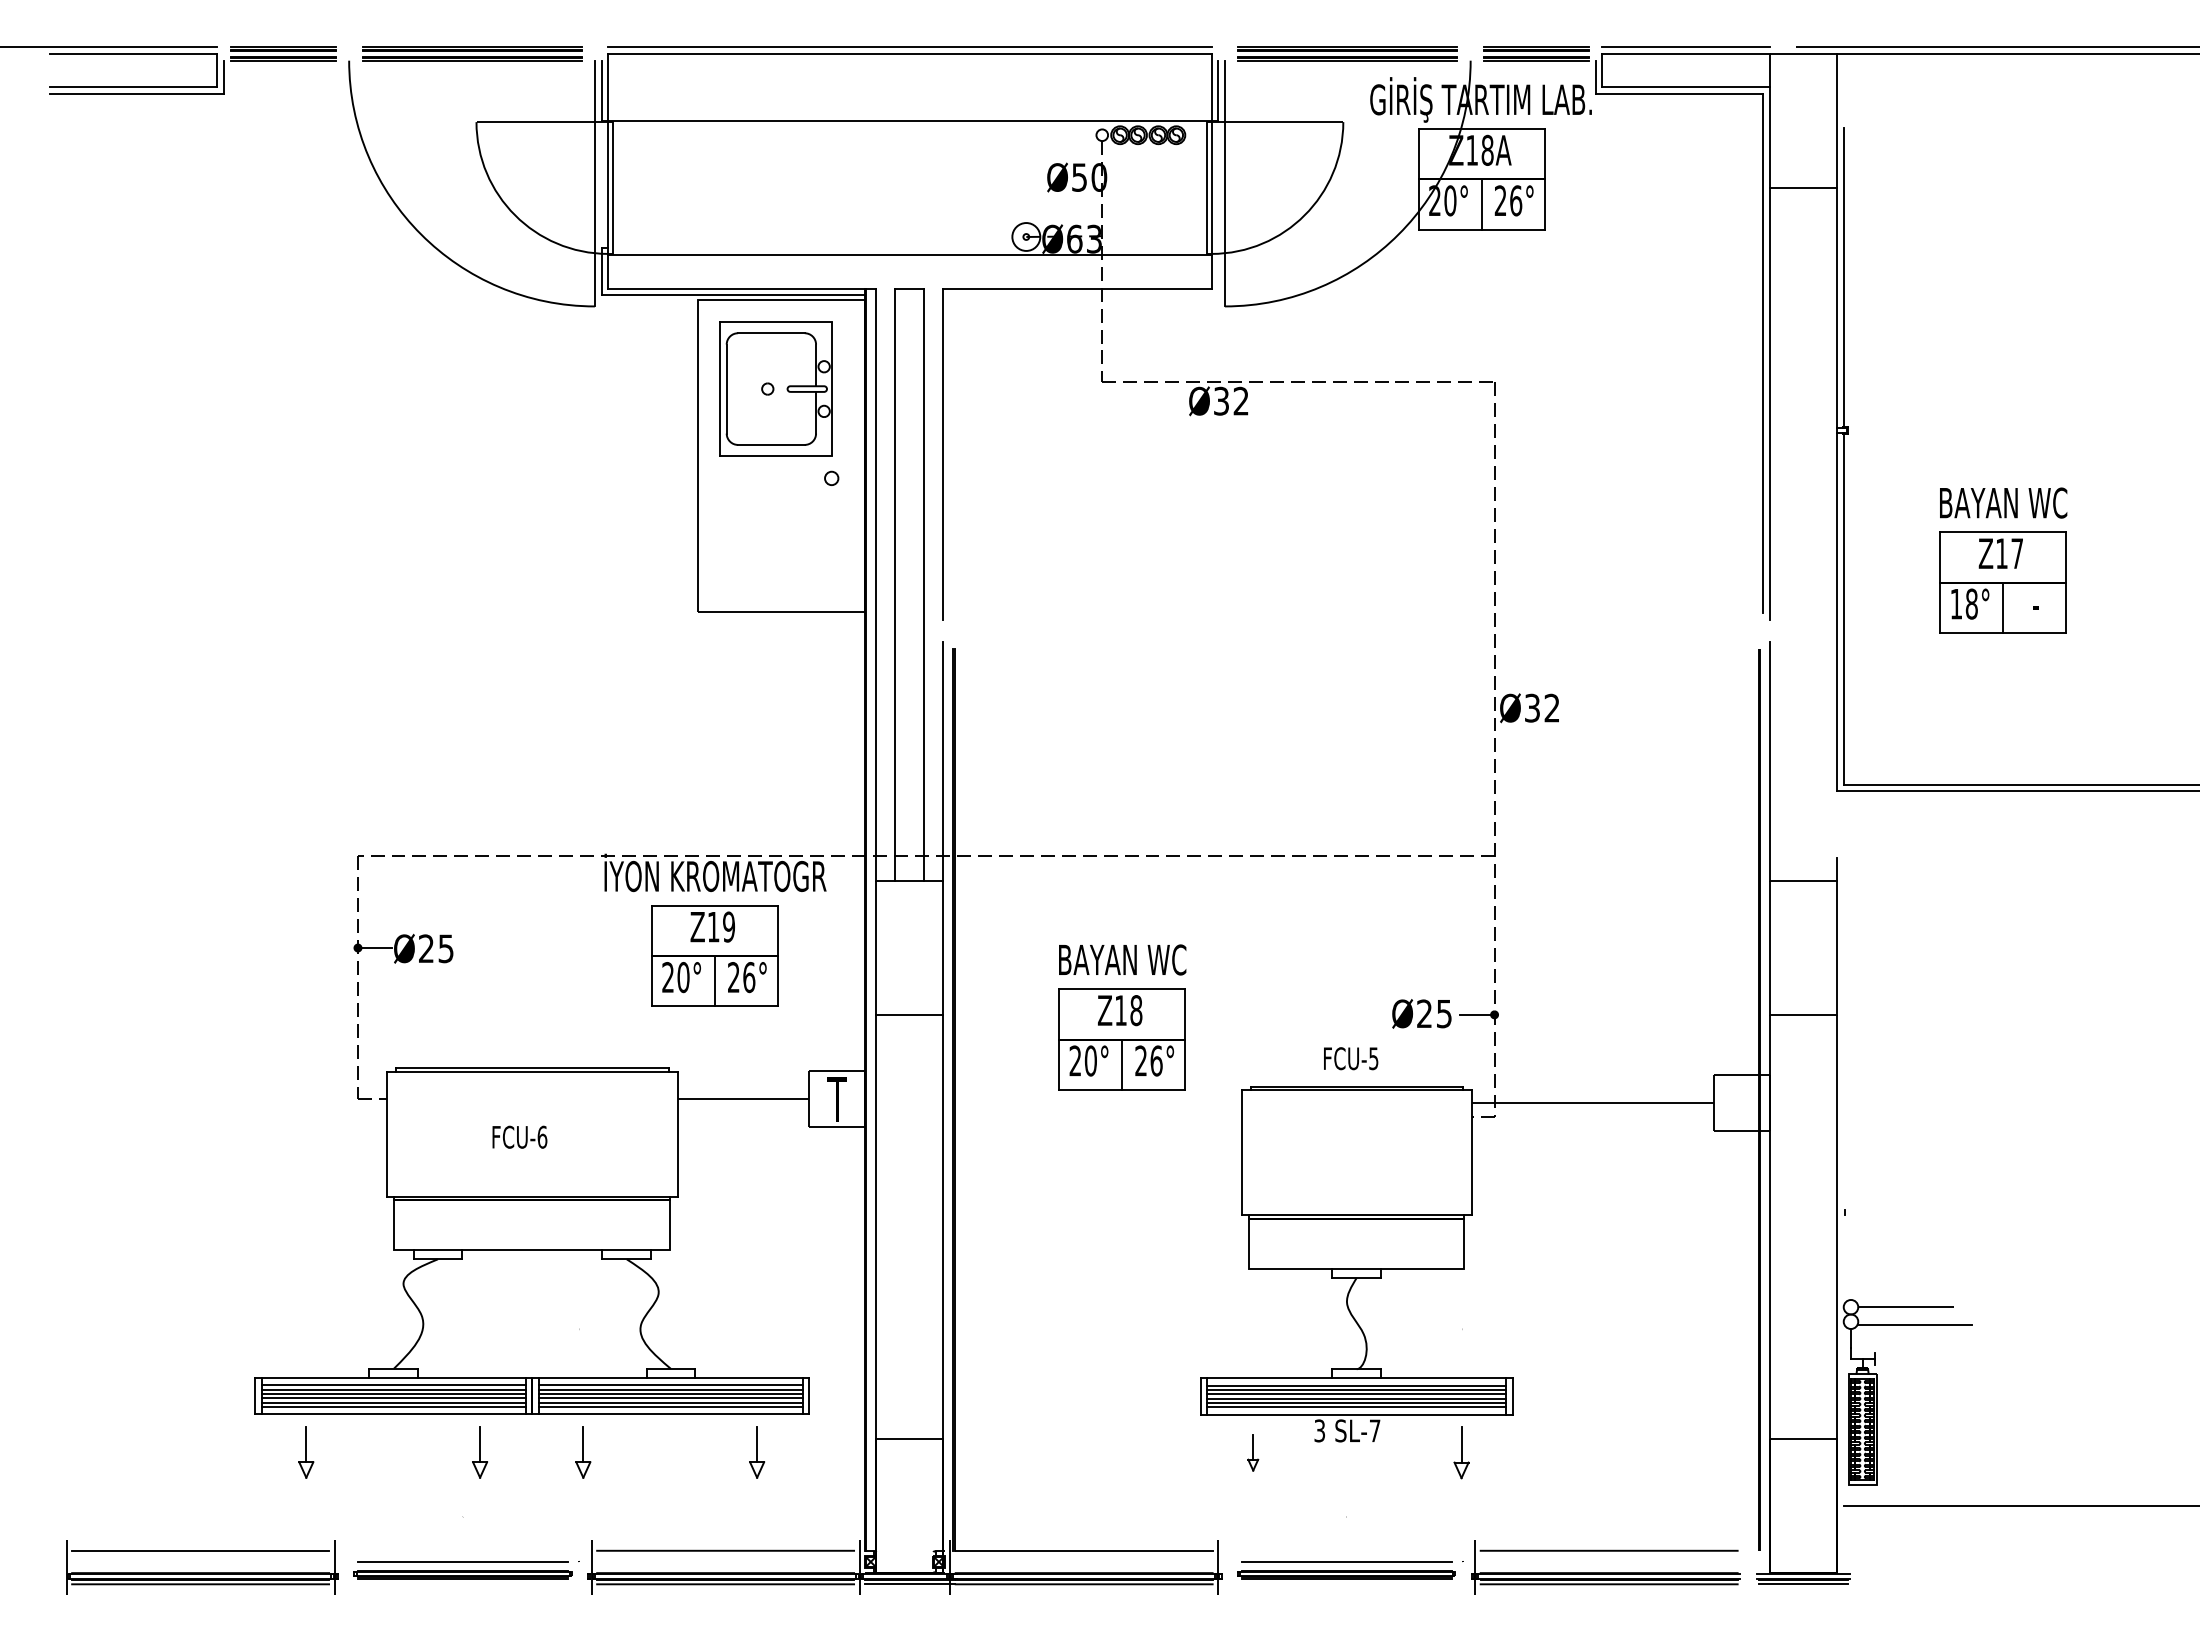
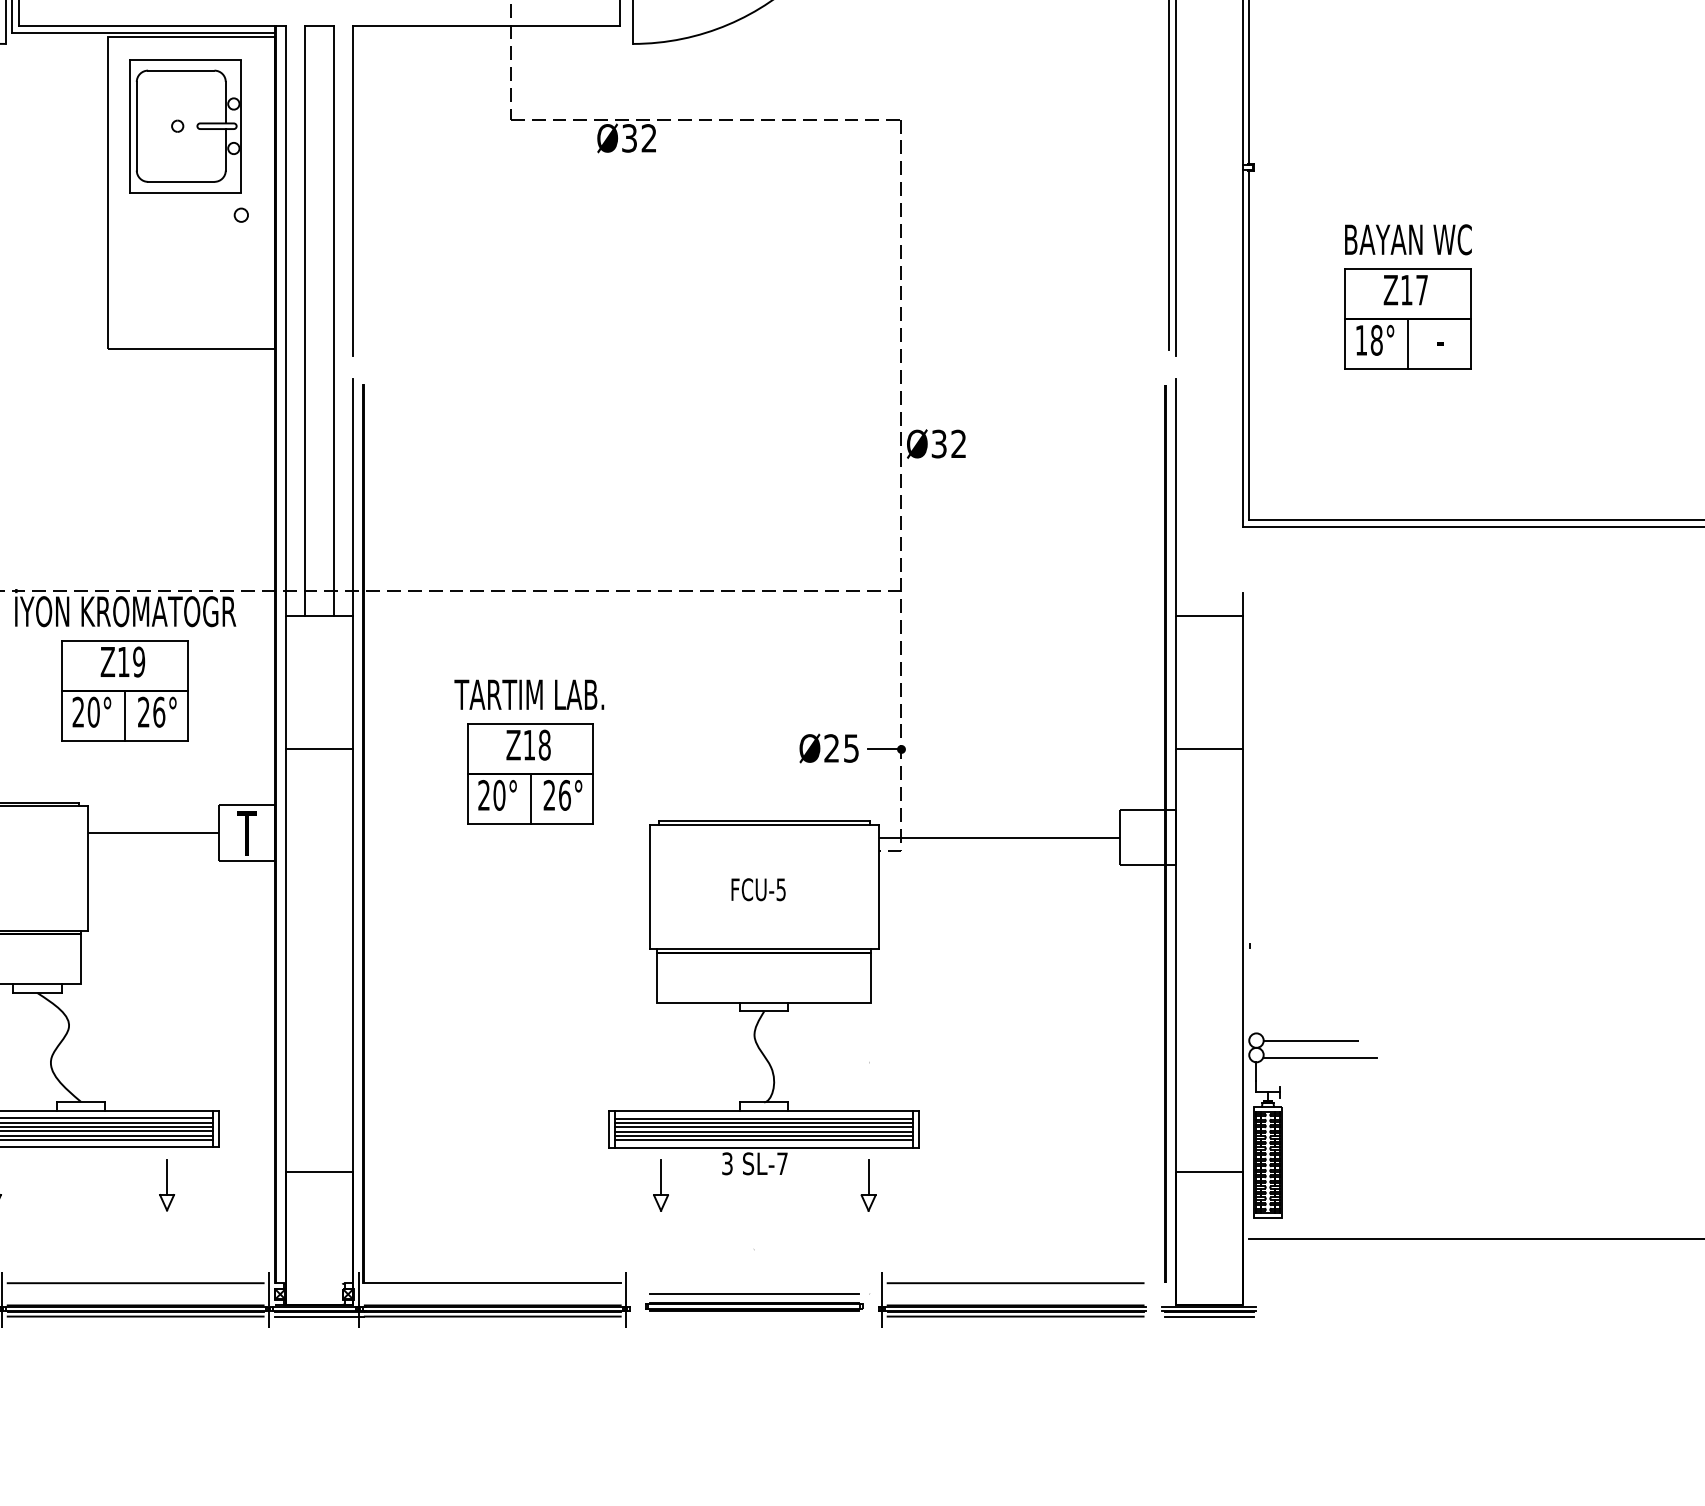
text: (1120, 959) -> (528, 694), BAYAN WC -> TARTIM LAB.
text: (1351, 1058) -> (759, 889), moved
part: (1253, 1452) -> (661, 1185), size x1.43

